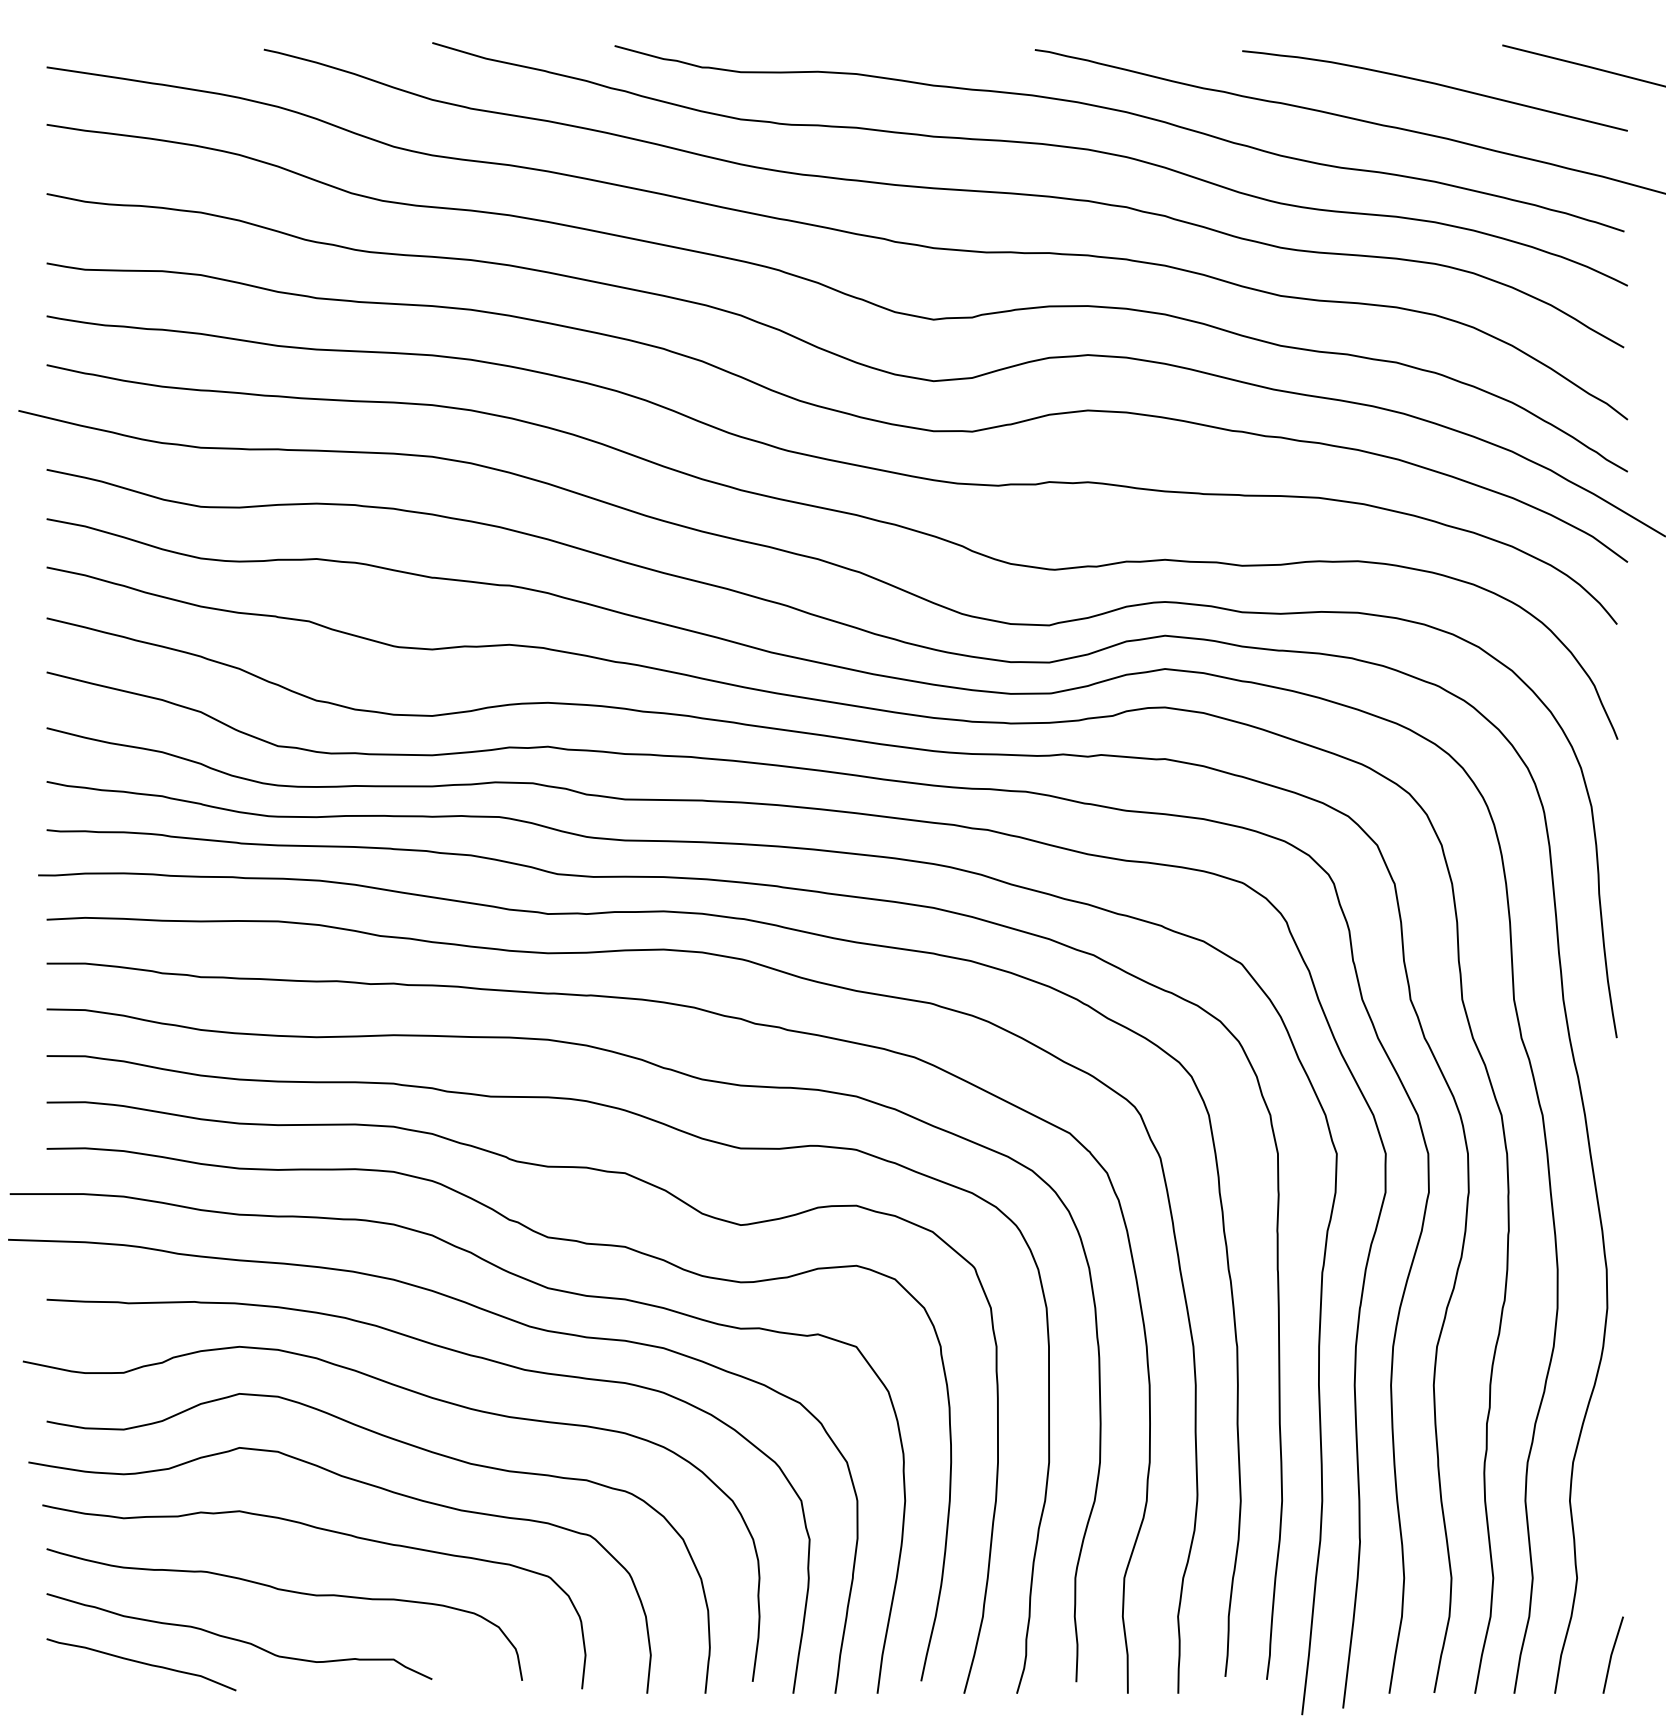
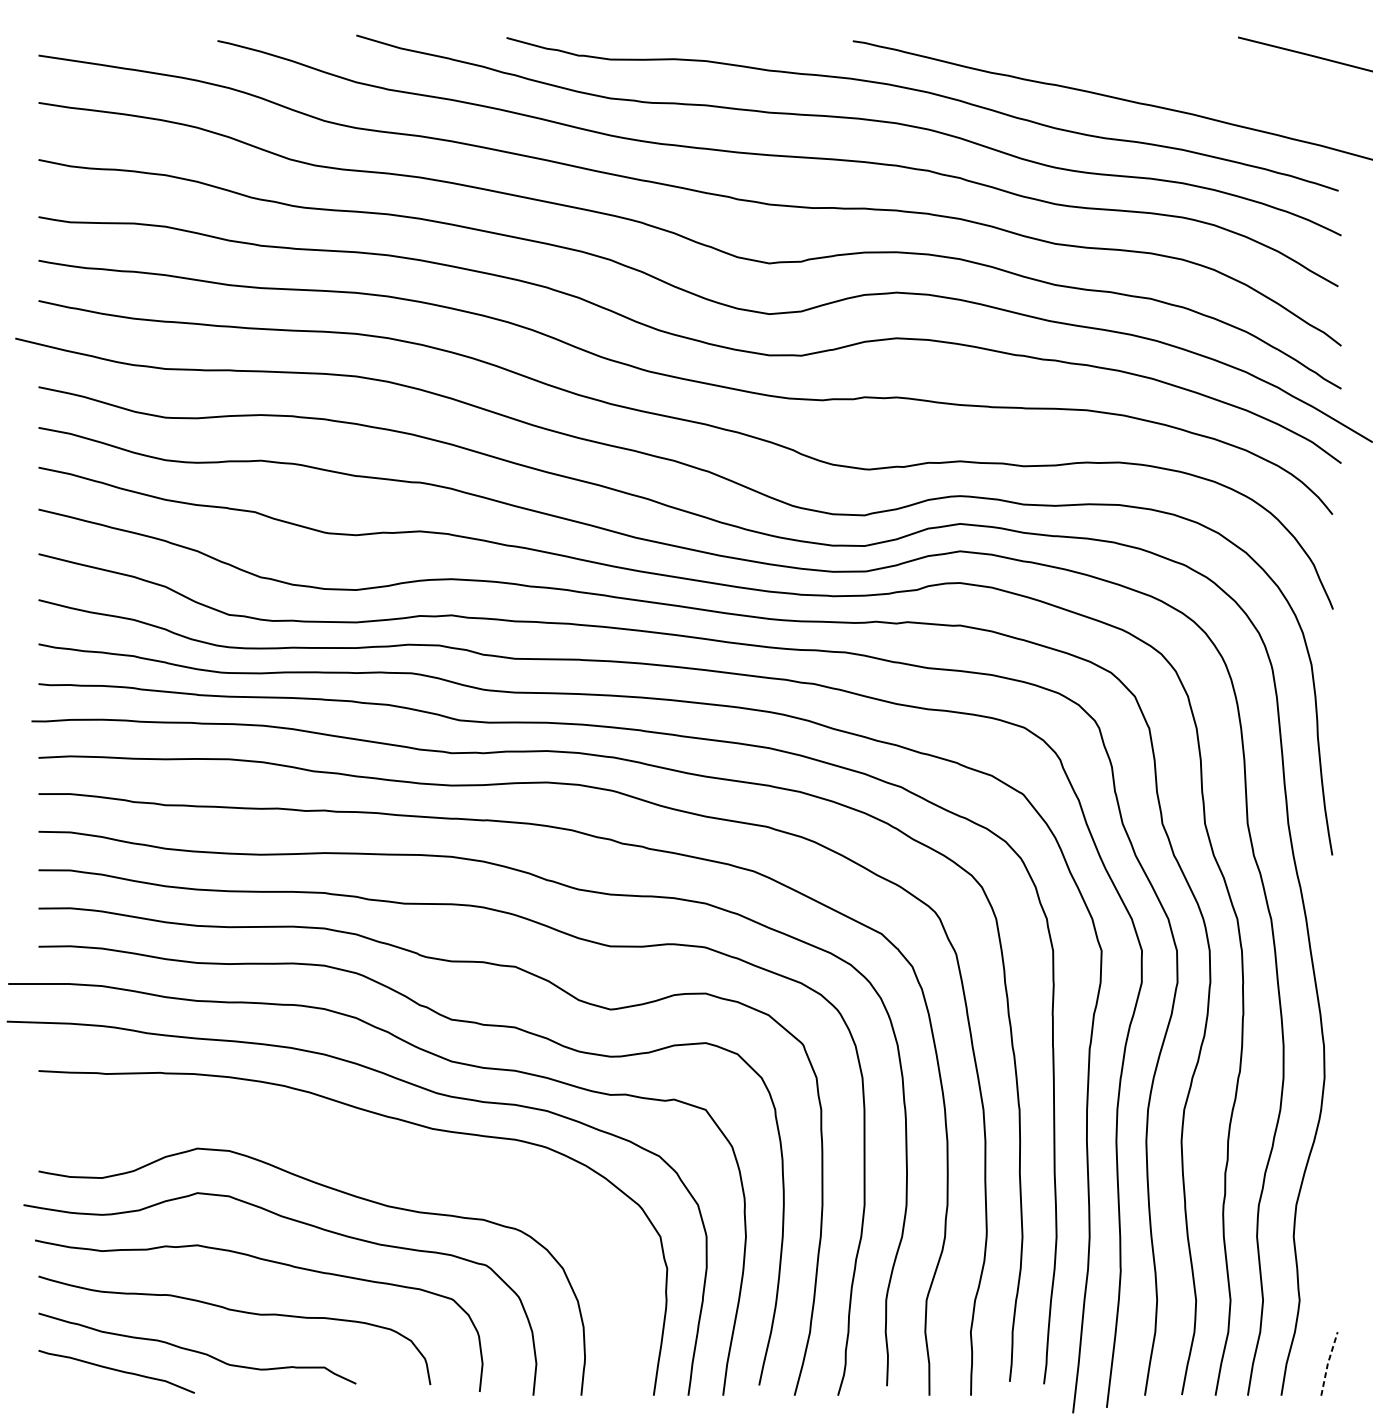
curve: (1437, 85) -> (1184, 70), removed
curve: (430, 1398) -> (354, 1152), removed
line: (1611, 1655) -> (1327, 1364), solid -> dashed

